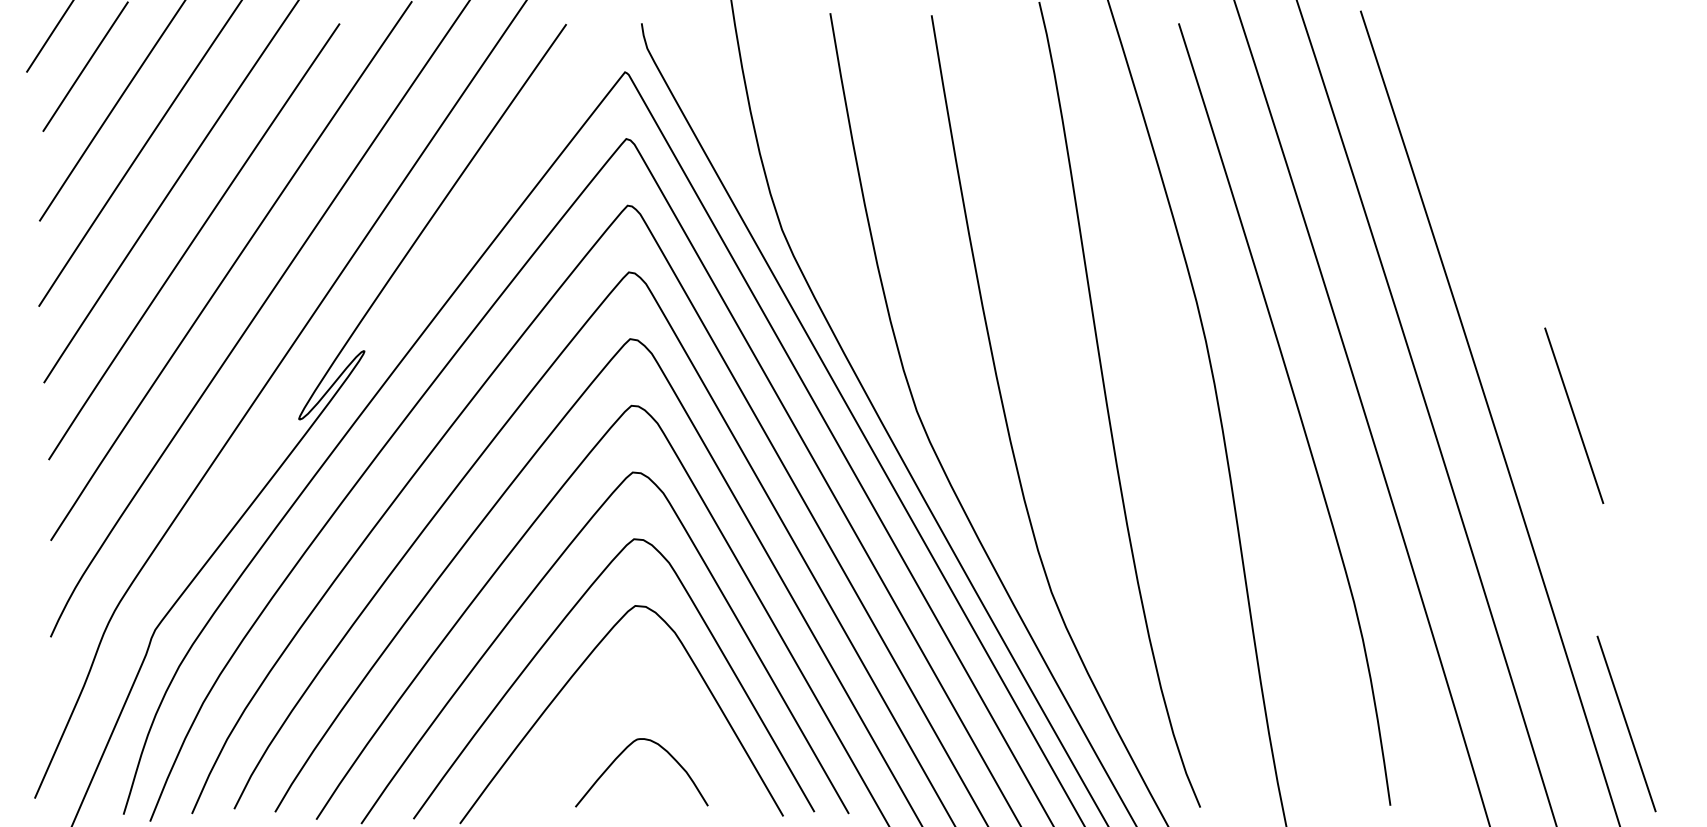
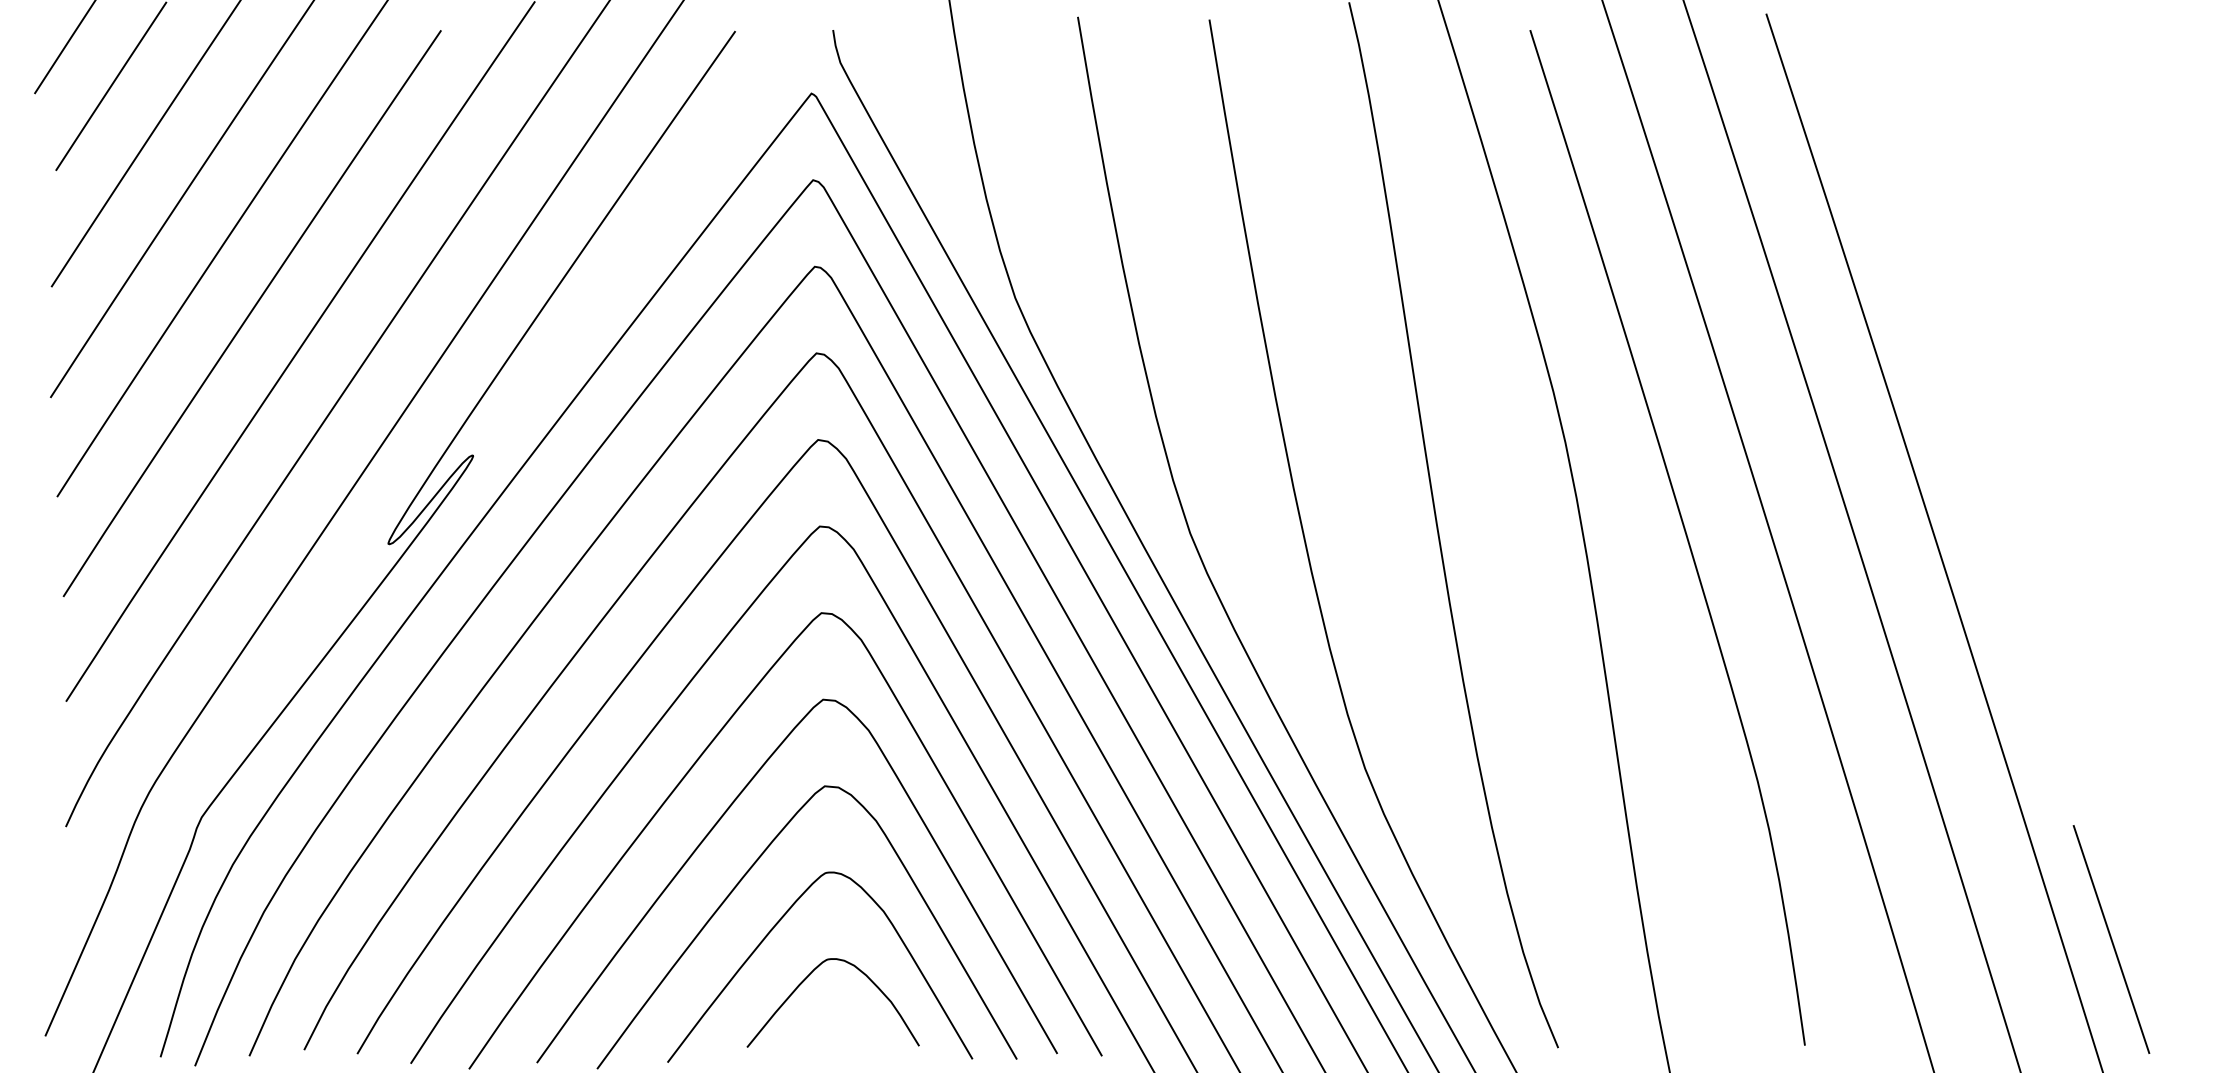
line: (1574, 415) -> (2043, 539), removed
curve: (595, 716) -> (773, 929), added

